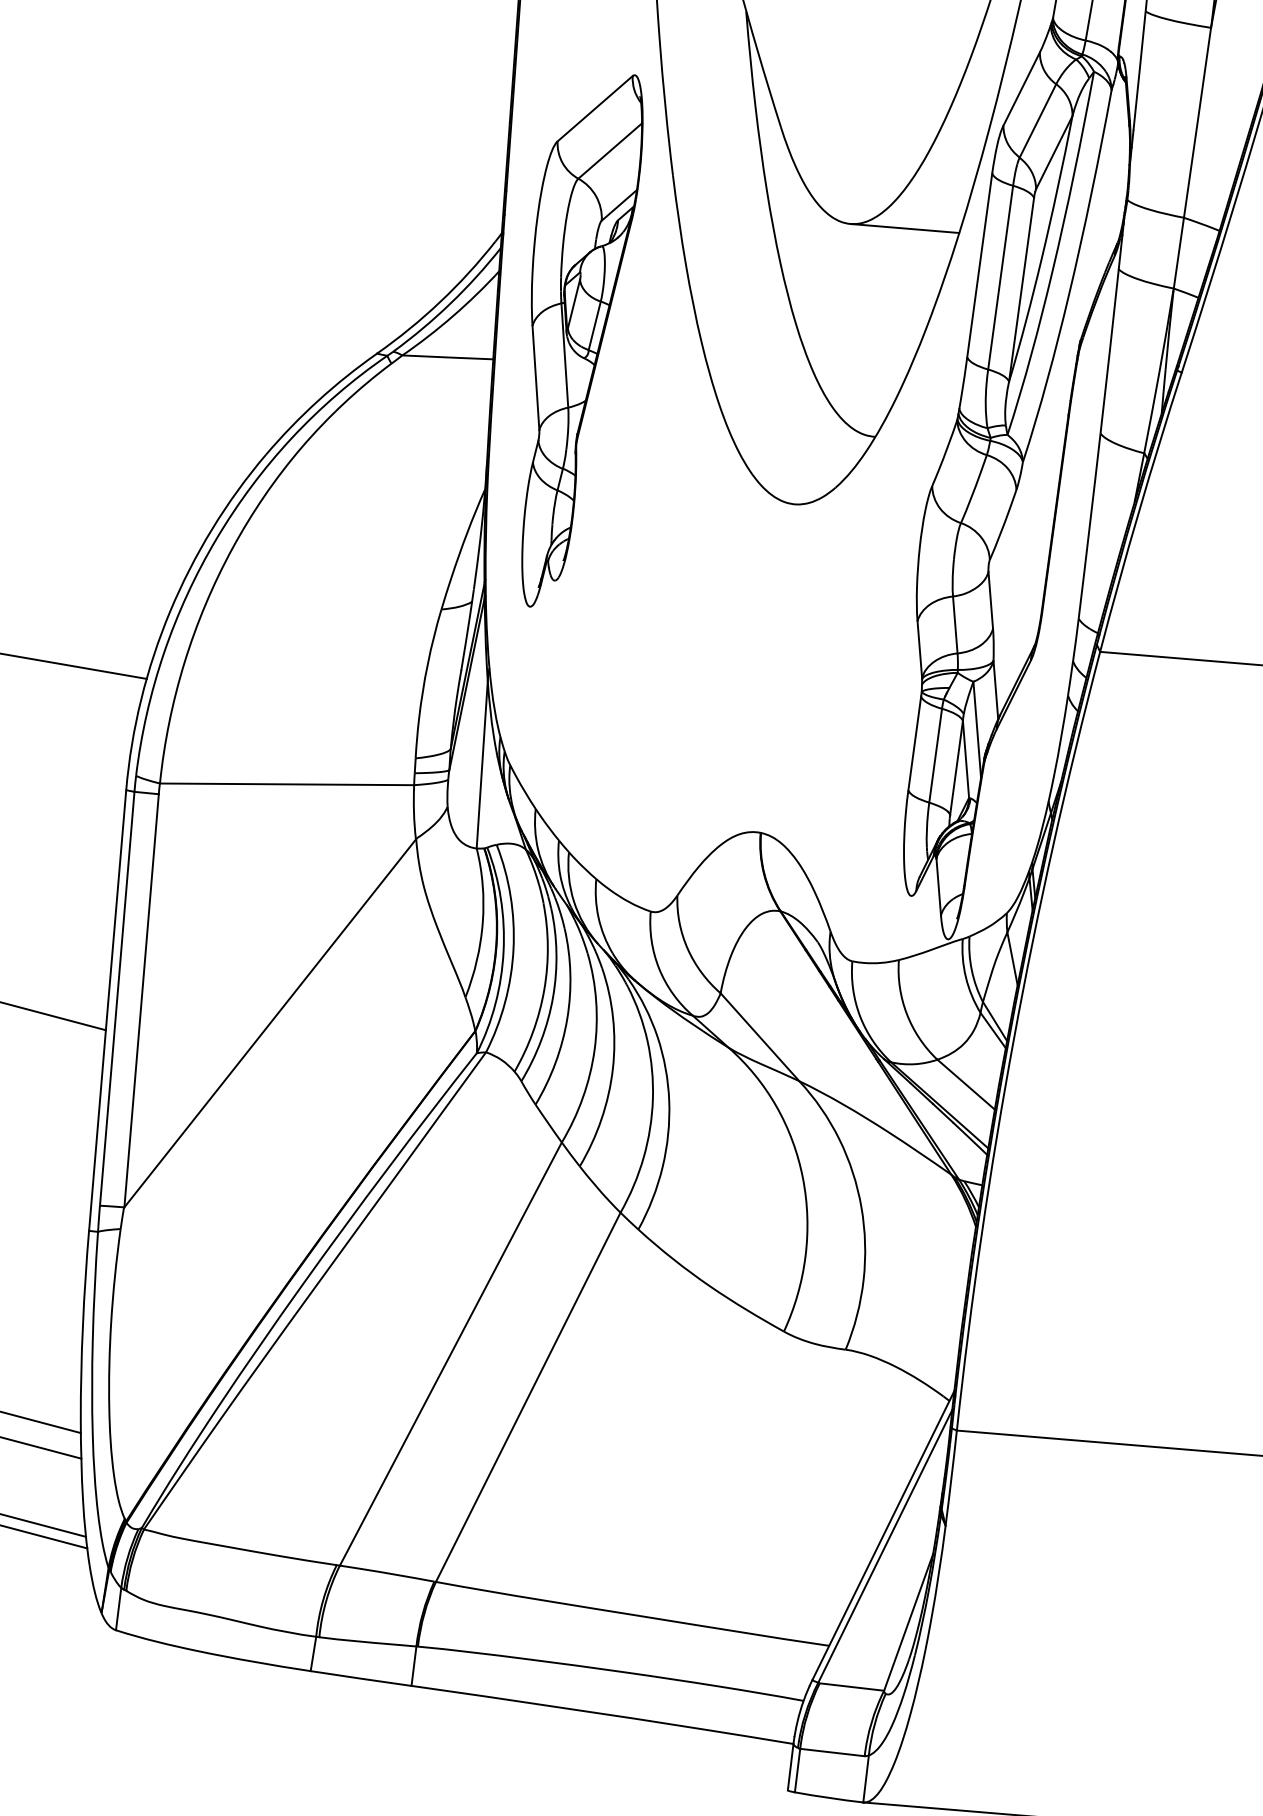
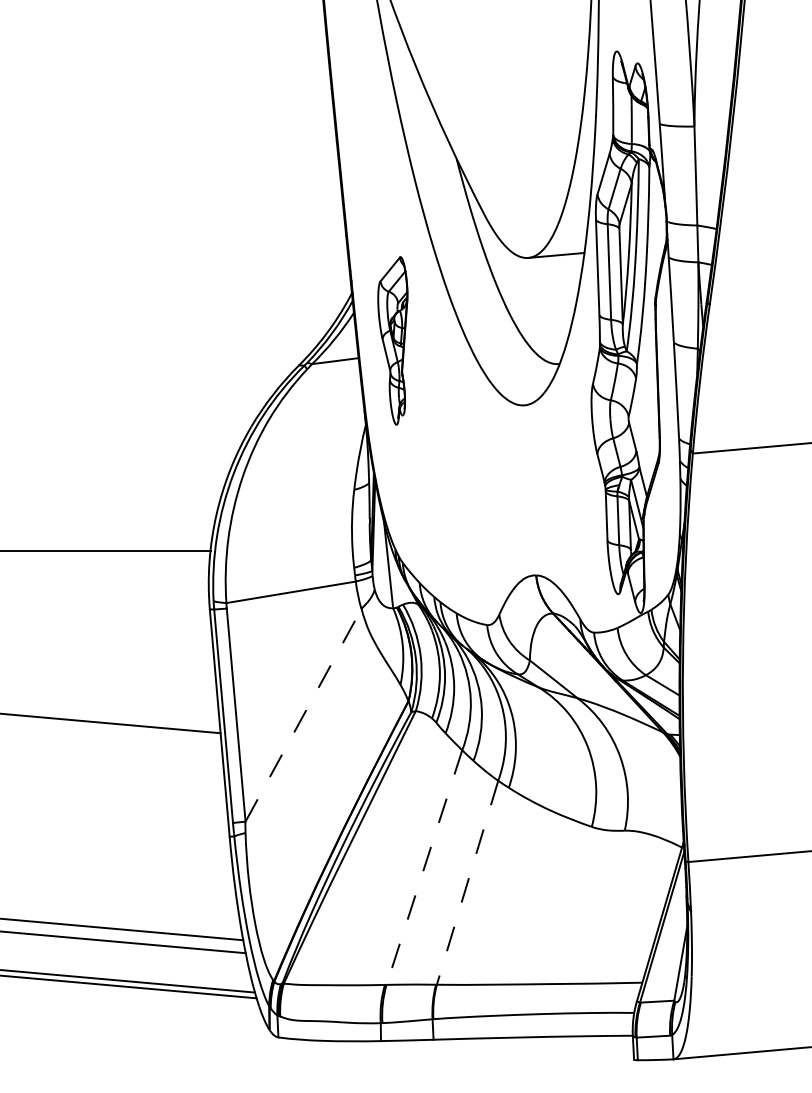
part: (563, 336) -> (392, 340), size x0.6
line: (270, 1021) -> (303, 714), solid -> dashed
line: (450, 1355) -> (424, 868), solid -> dashed
line: (527, 1398) -> (467, 883), solid -> dashed

